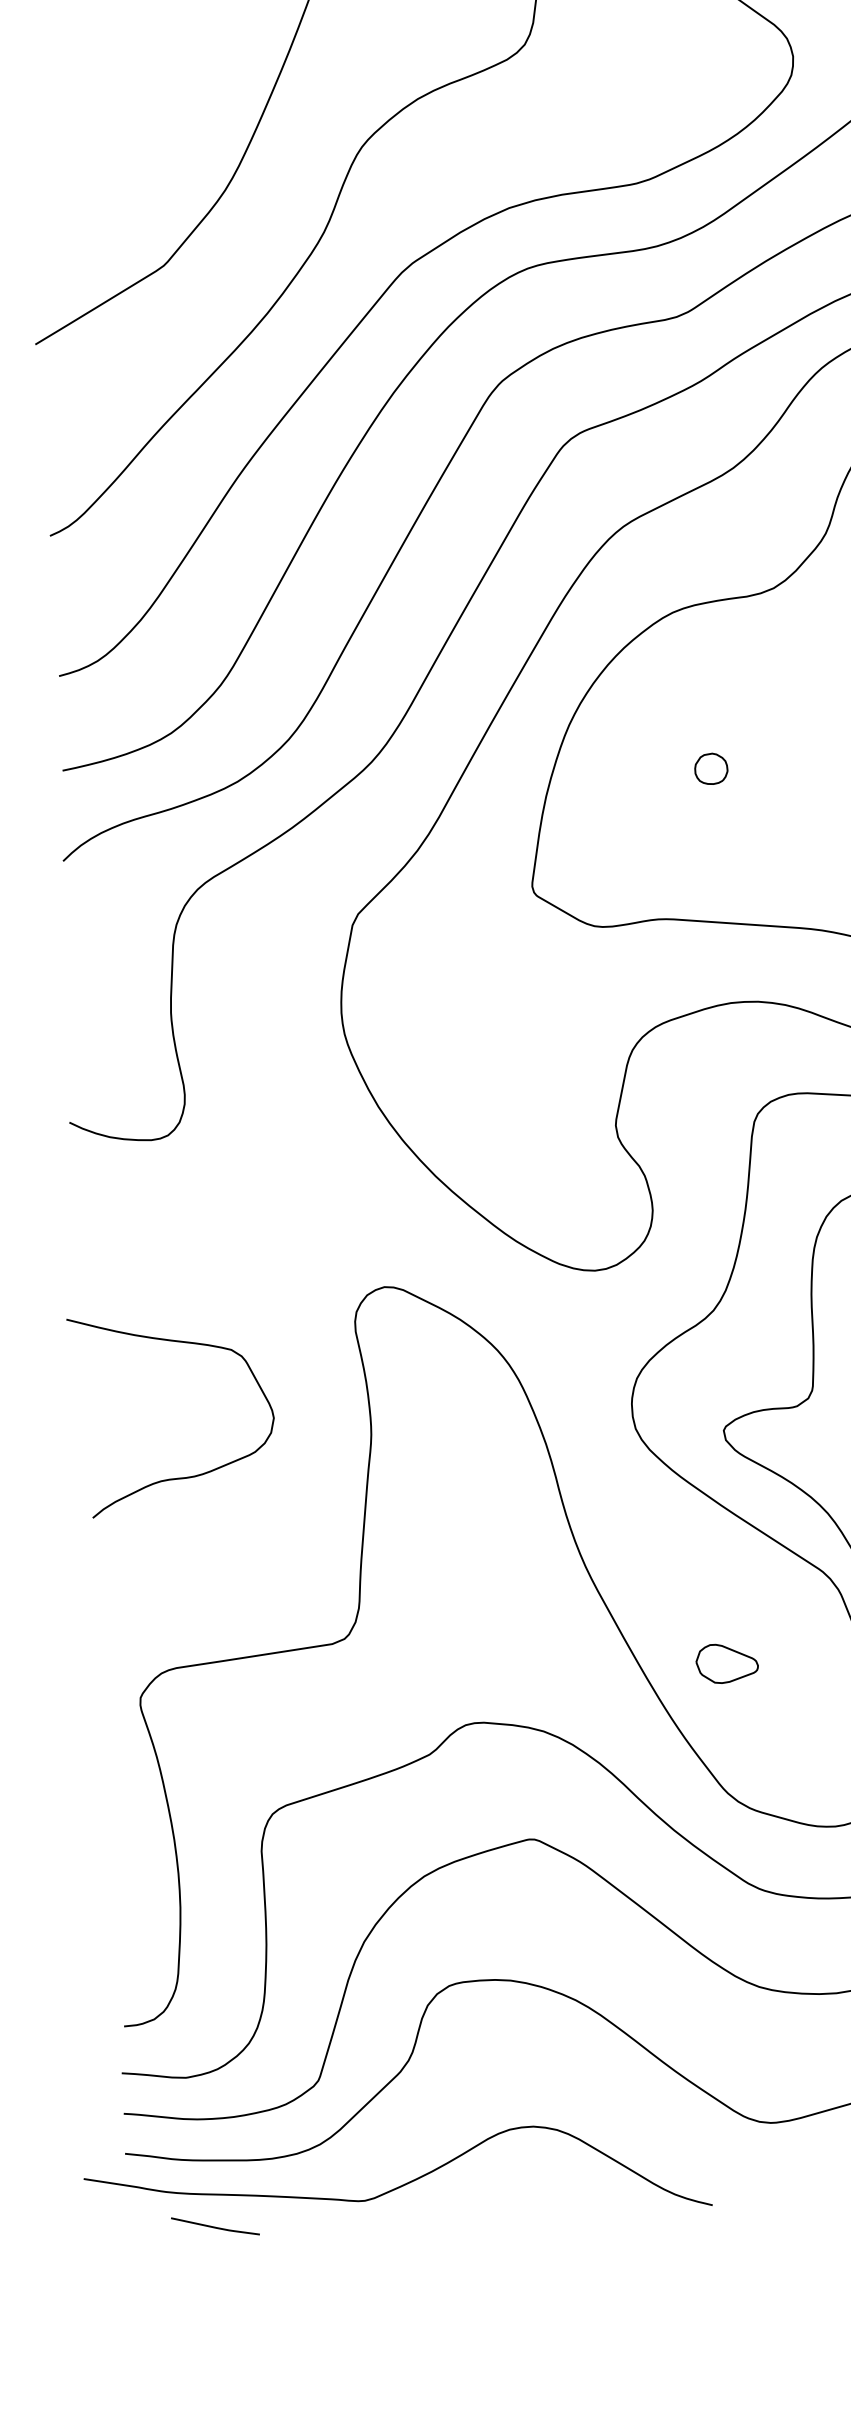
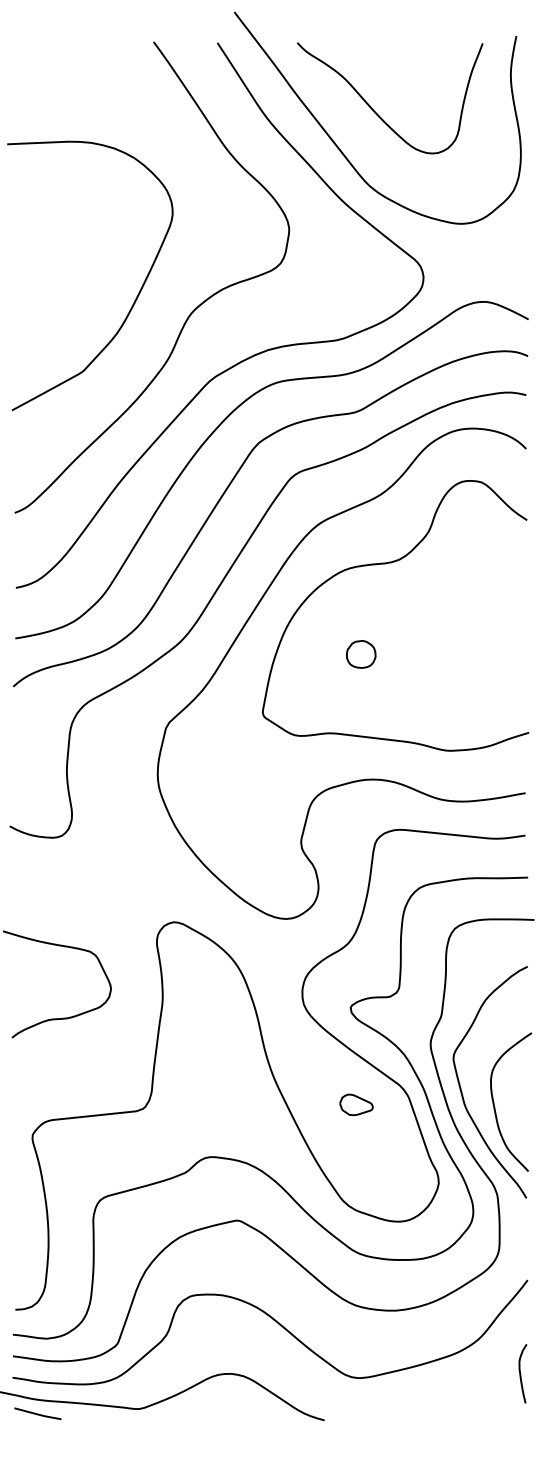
part: (711, 769) -> (361, 654), size x1.67
part: (727, 1662) -> (356, 1104), moved
line: (214, 2225) -> (37, 1413), moved

